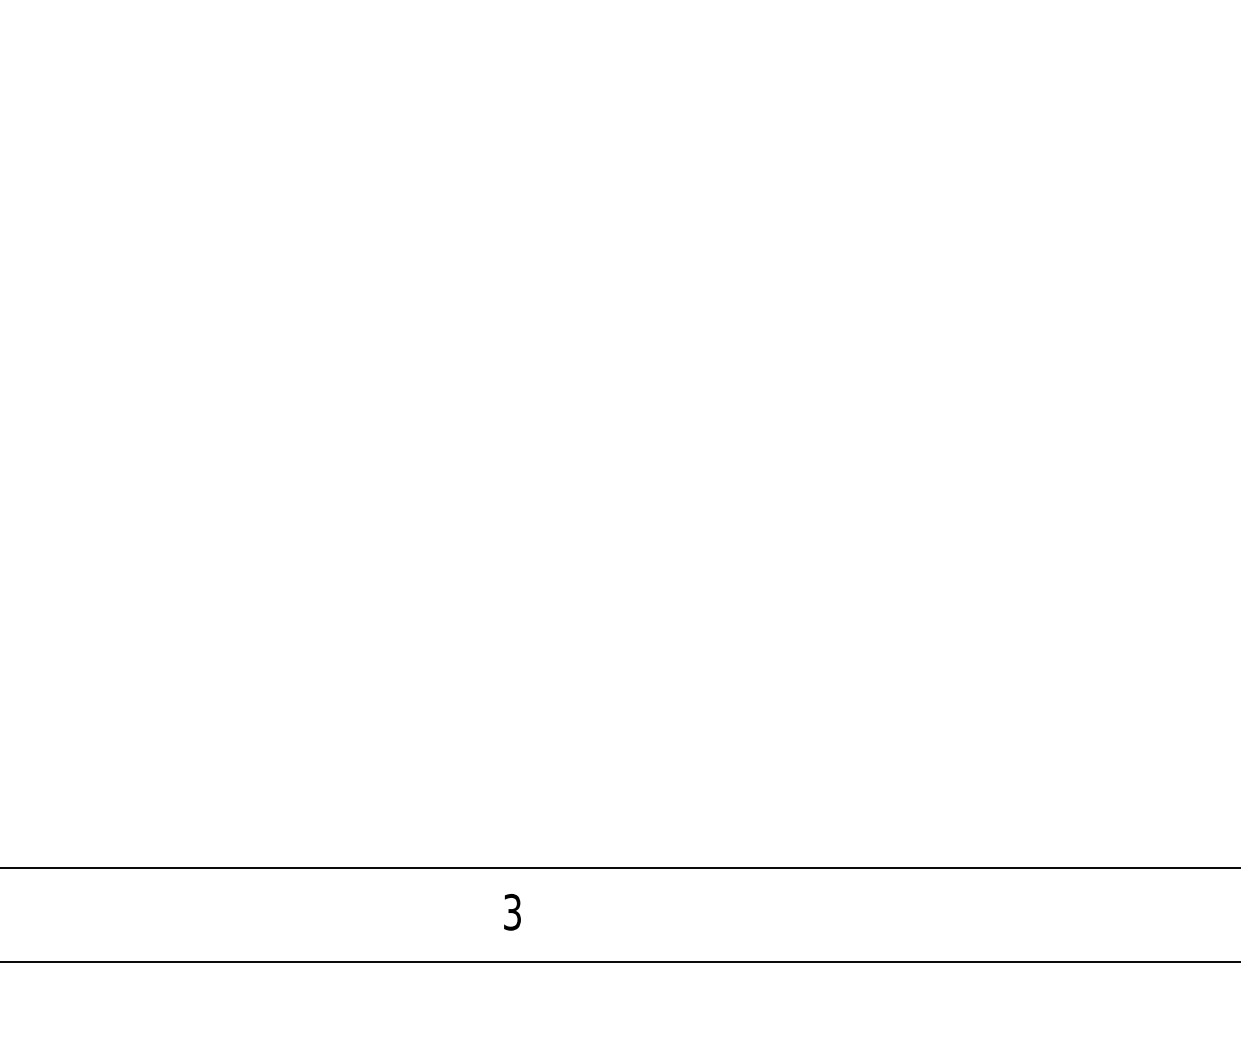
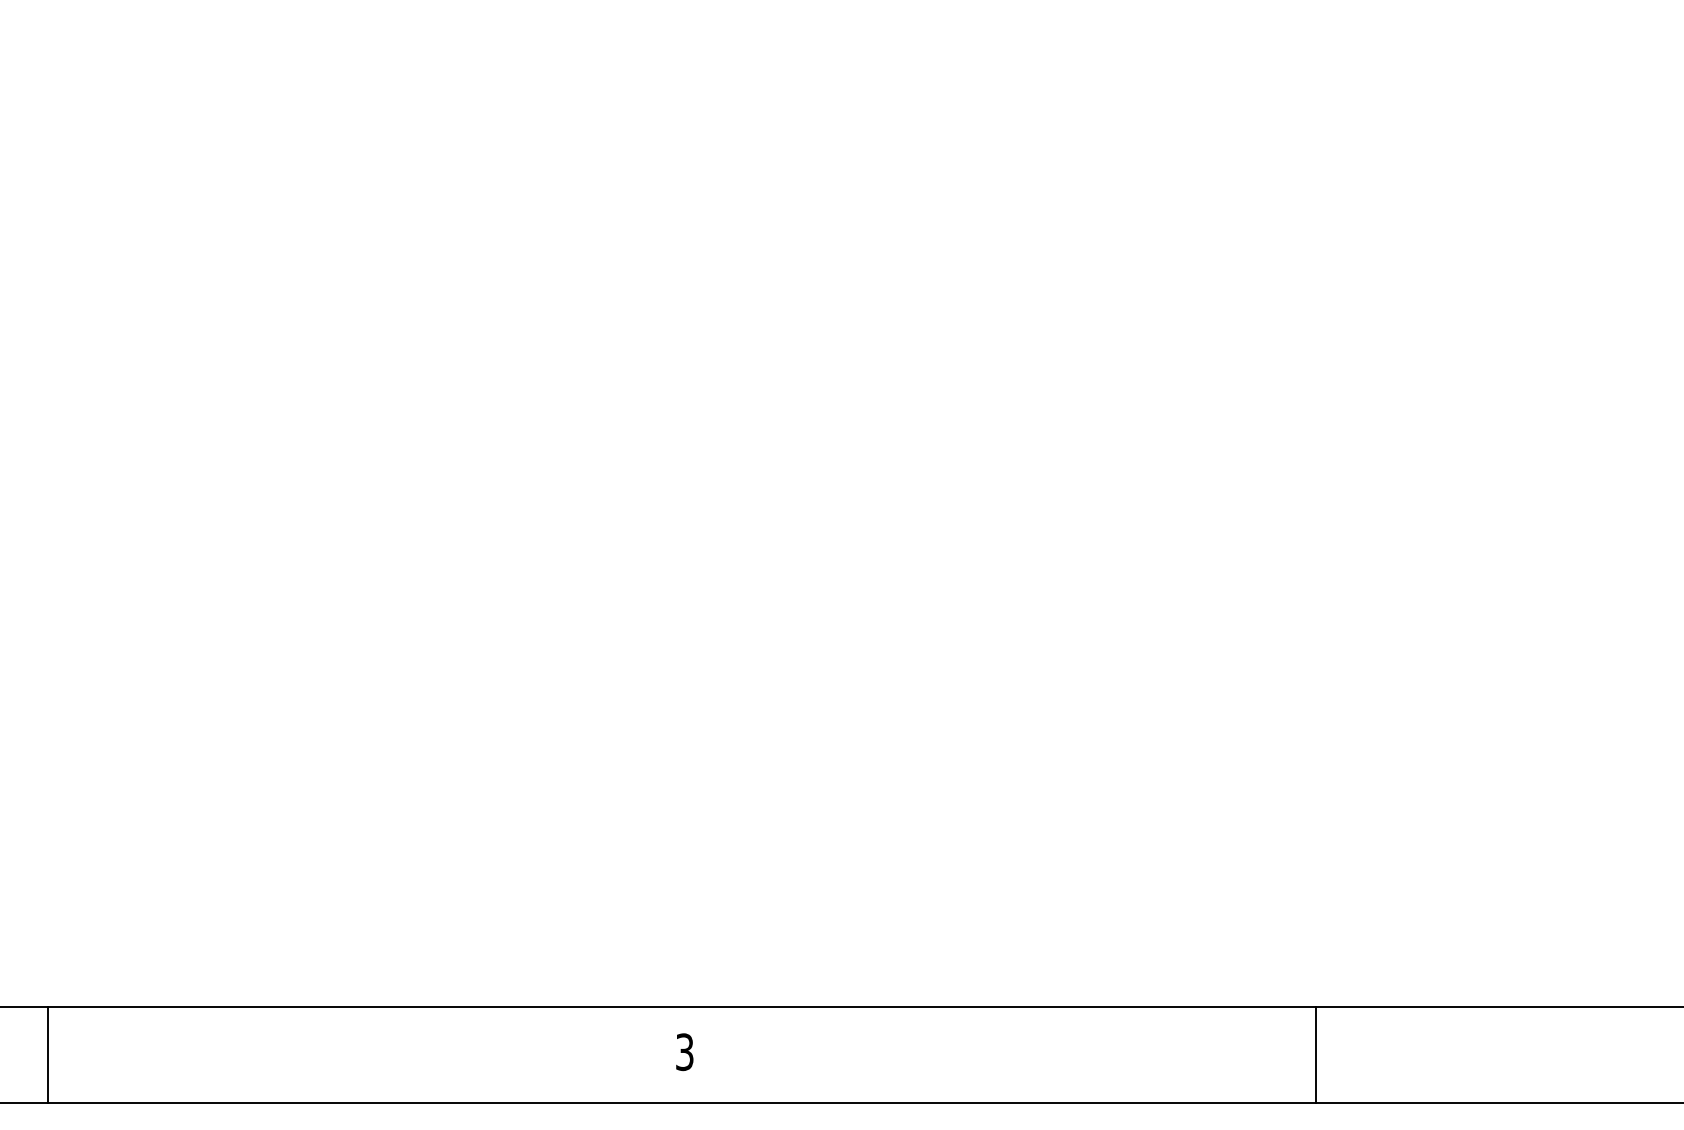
text: (512, 912) -> (684, 1052), moved
line: (993, 915) -> (1315, 1055), added

